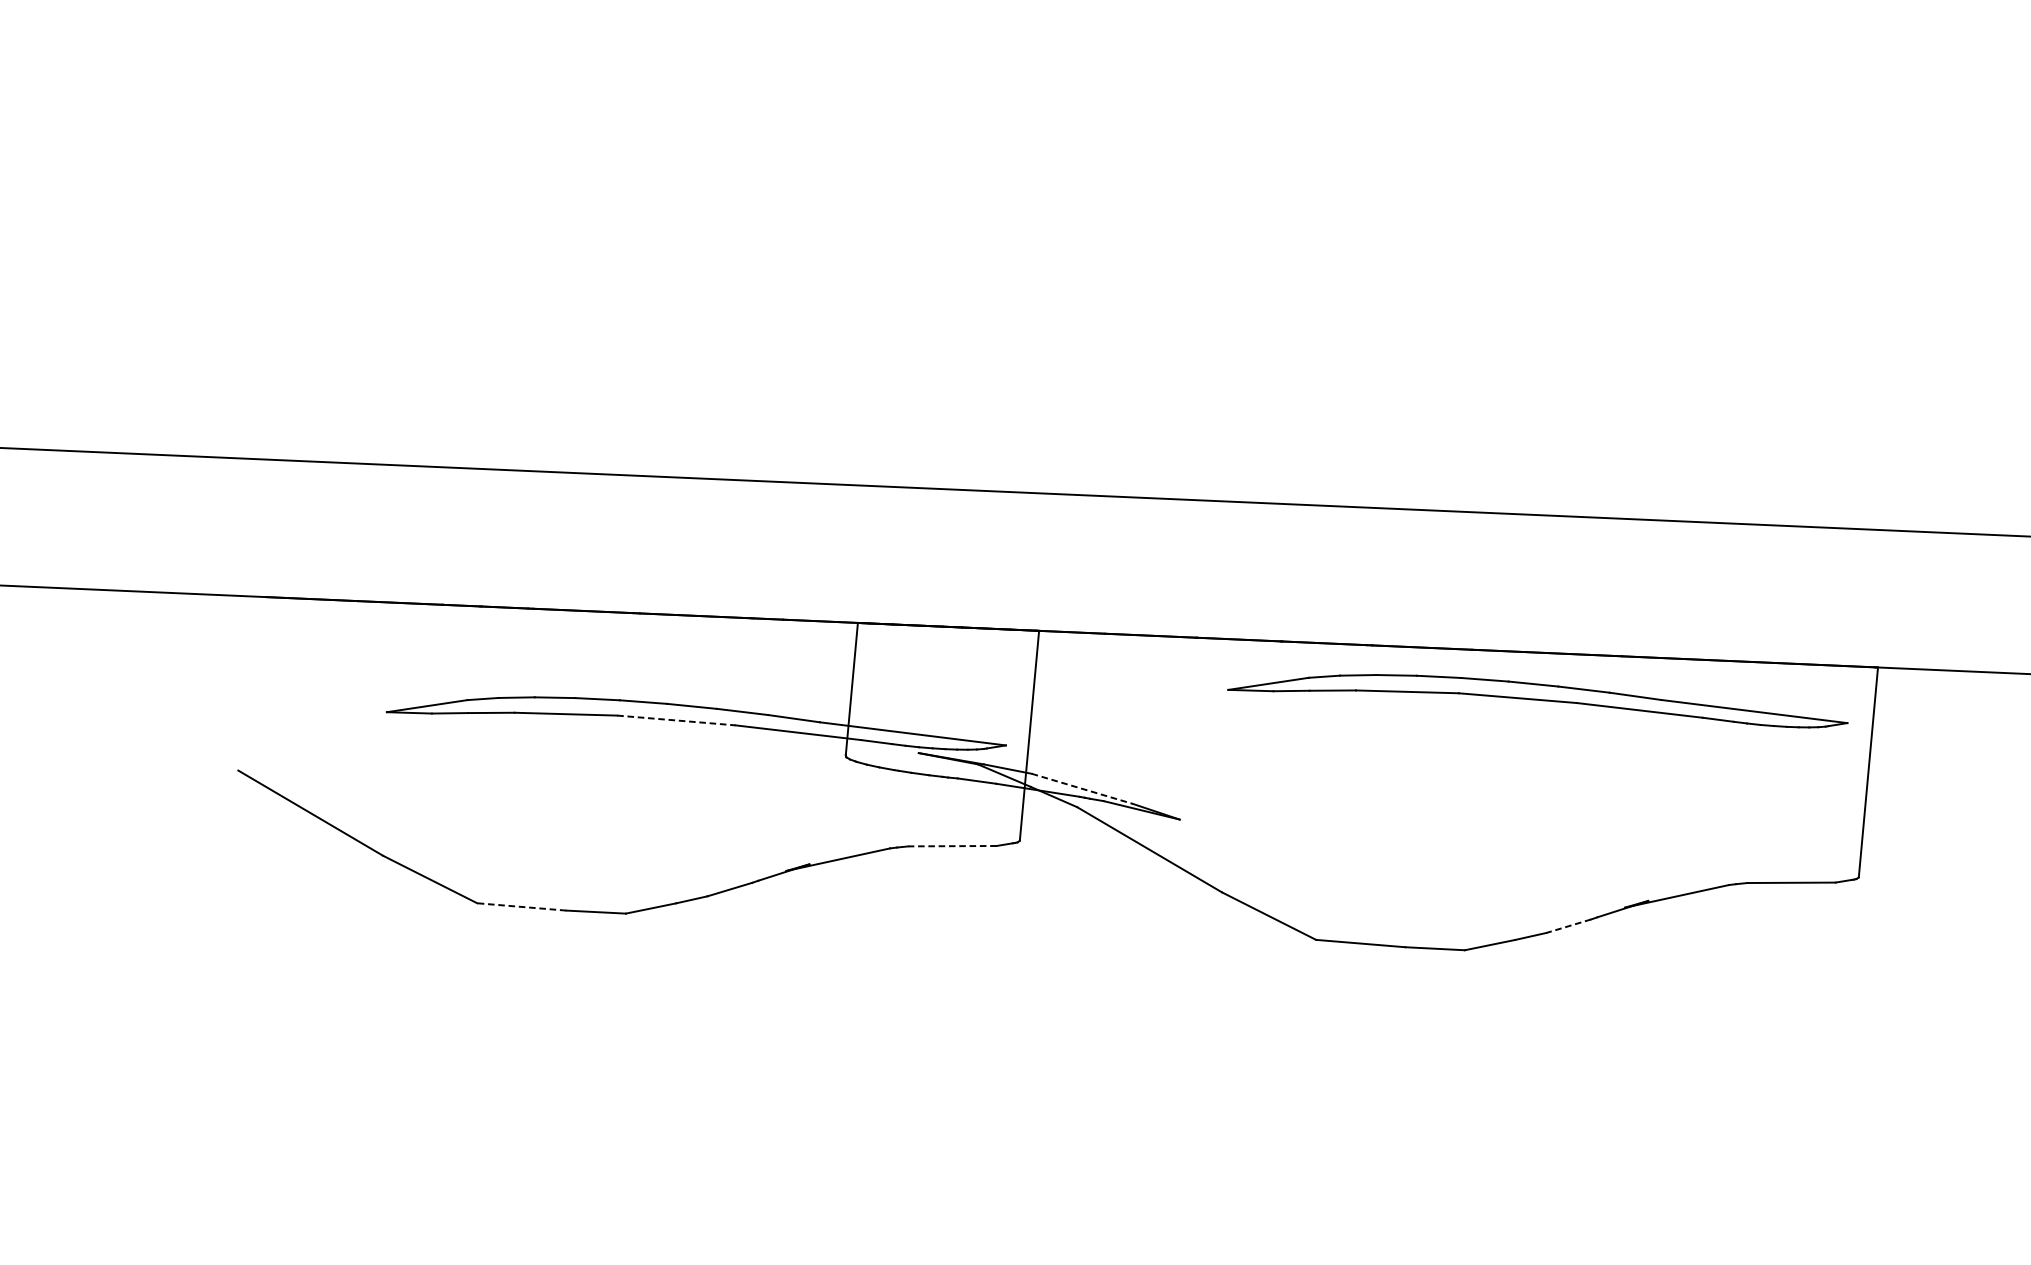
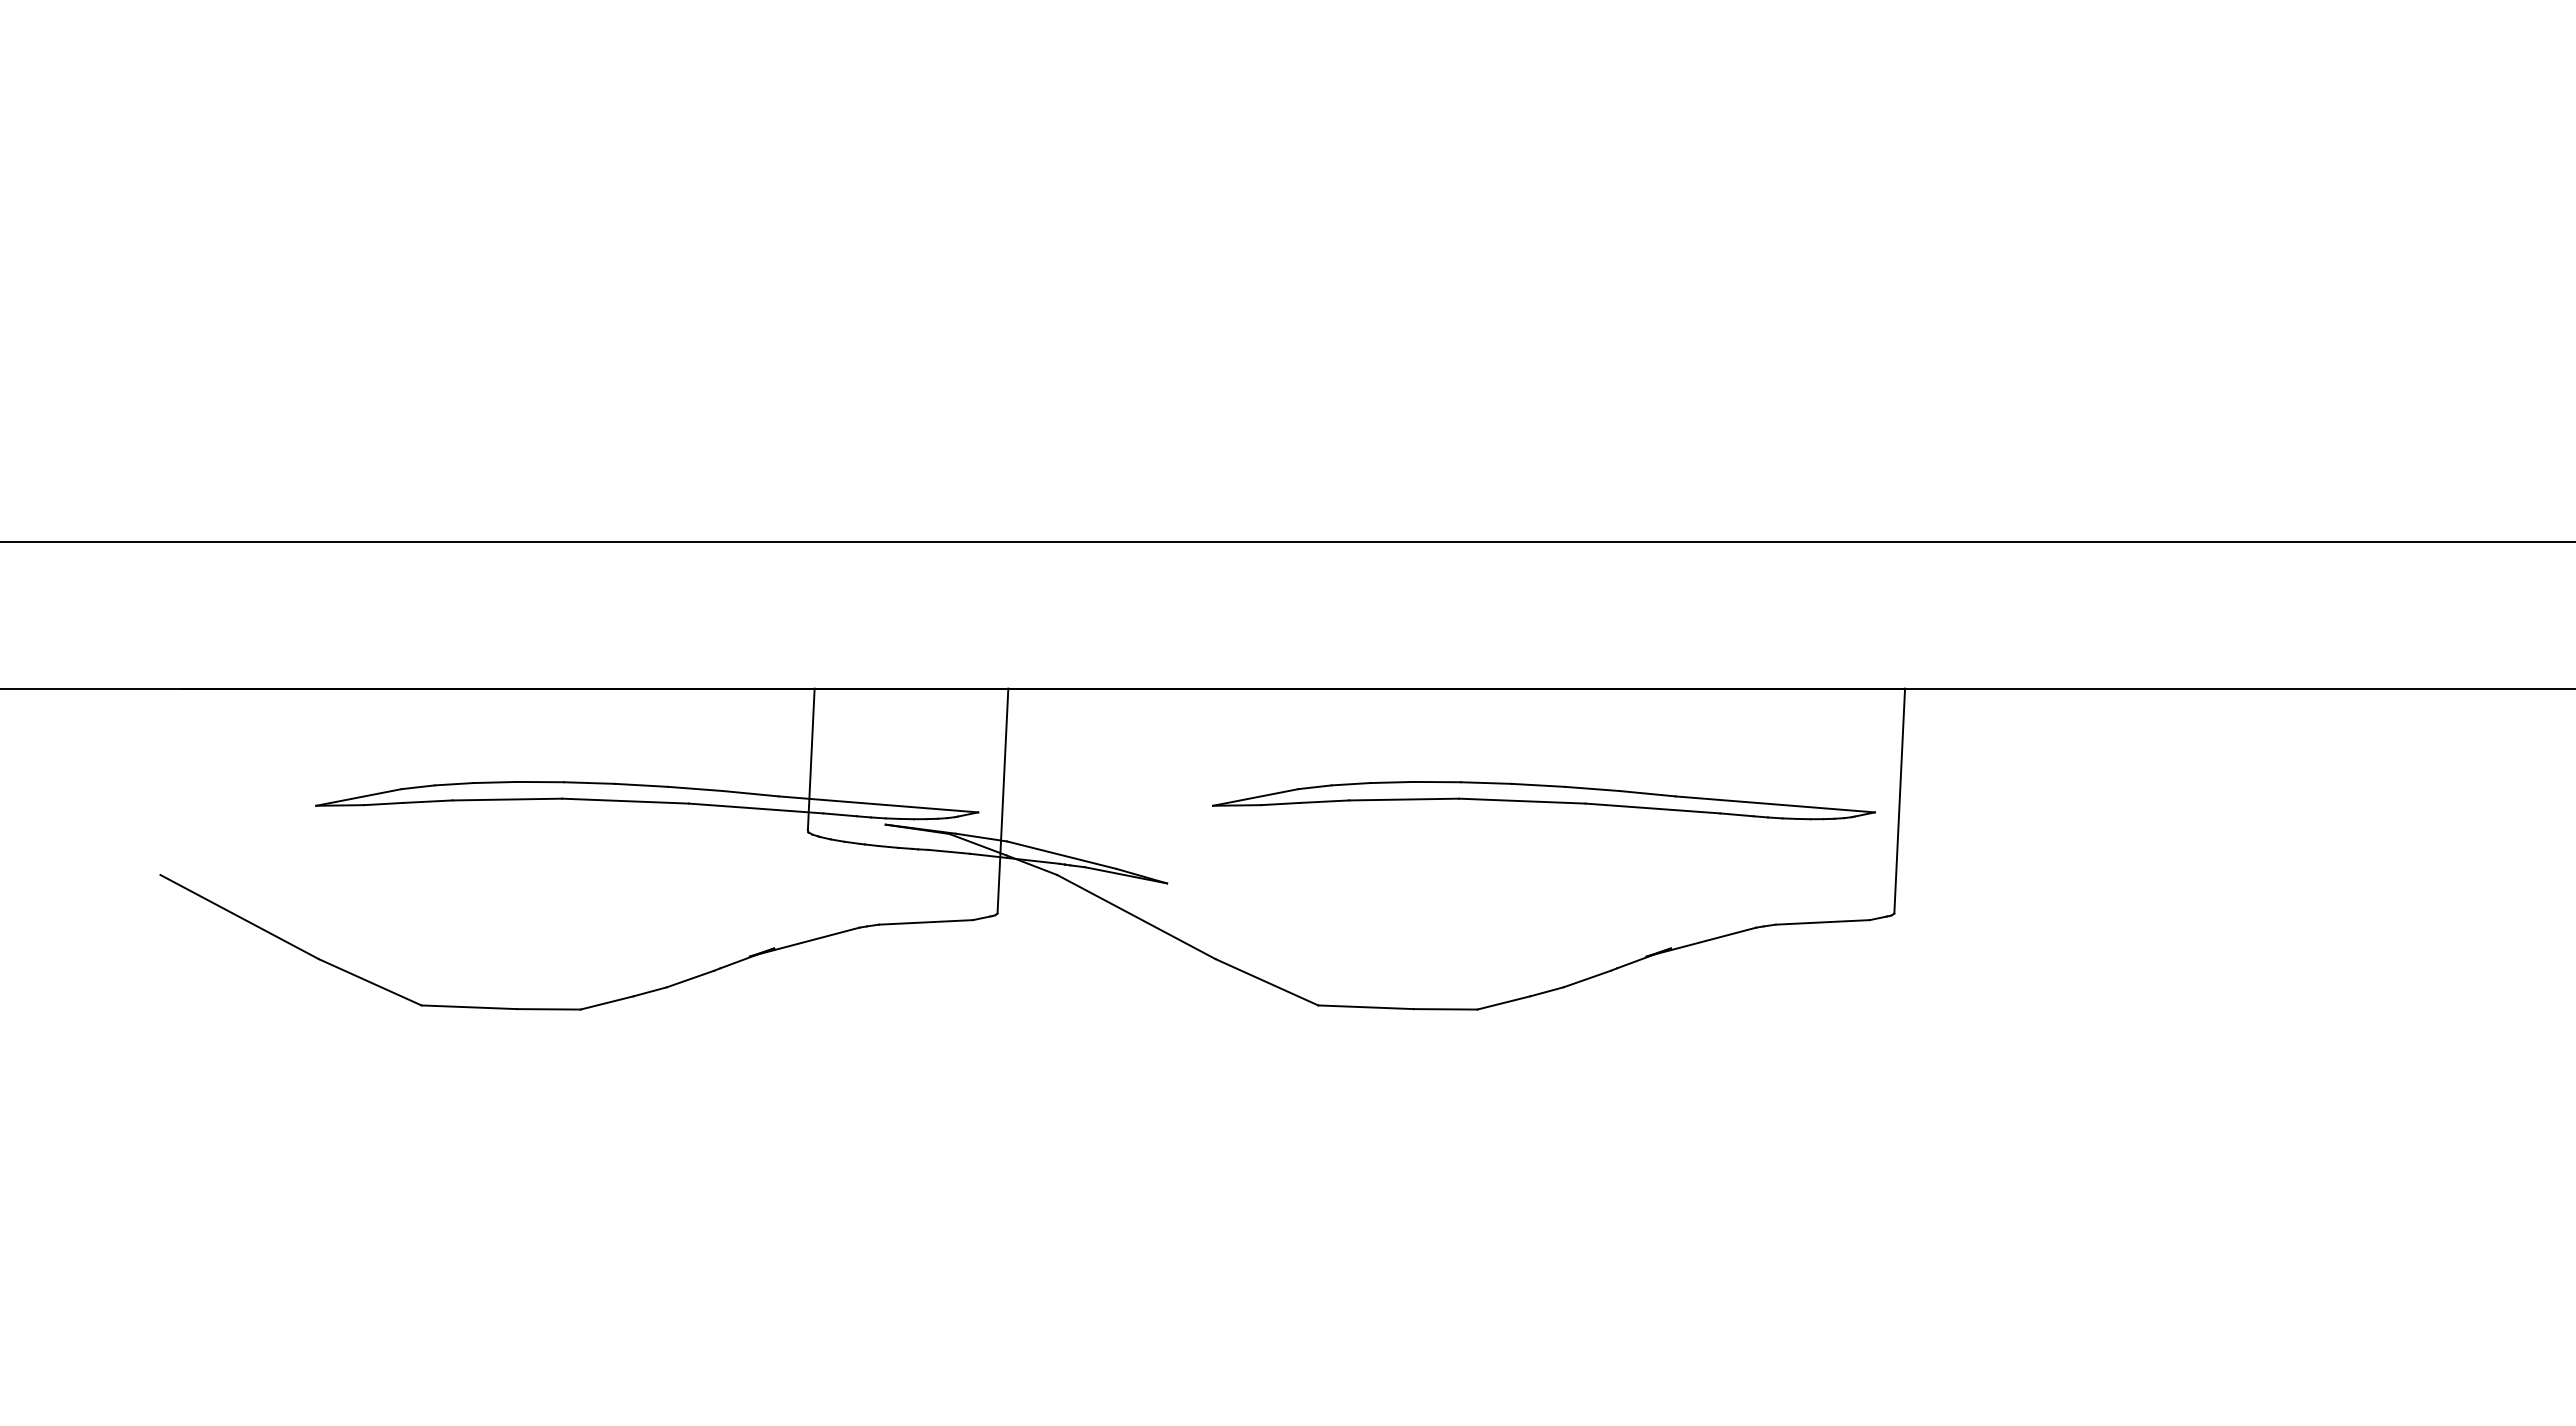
part: (1537, 698) -> (1543, 800), moved
line: (676, 720) -> (625, 801), dashed -> solid
line: (1082, 789) -> (1062, 855), dashed -> solid
line: (952, 846) -> (925, 922), dashed -> solid
line: (522, 907) -> (469, 1007), dashed -> solid
line: (1569, 926) -> (1587, 979), dashed -> solid

